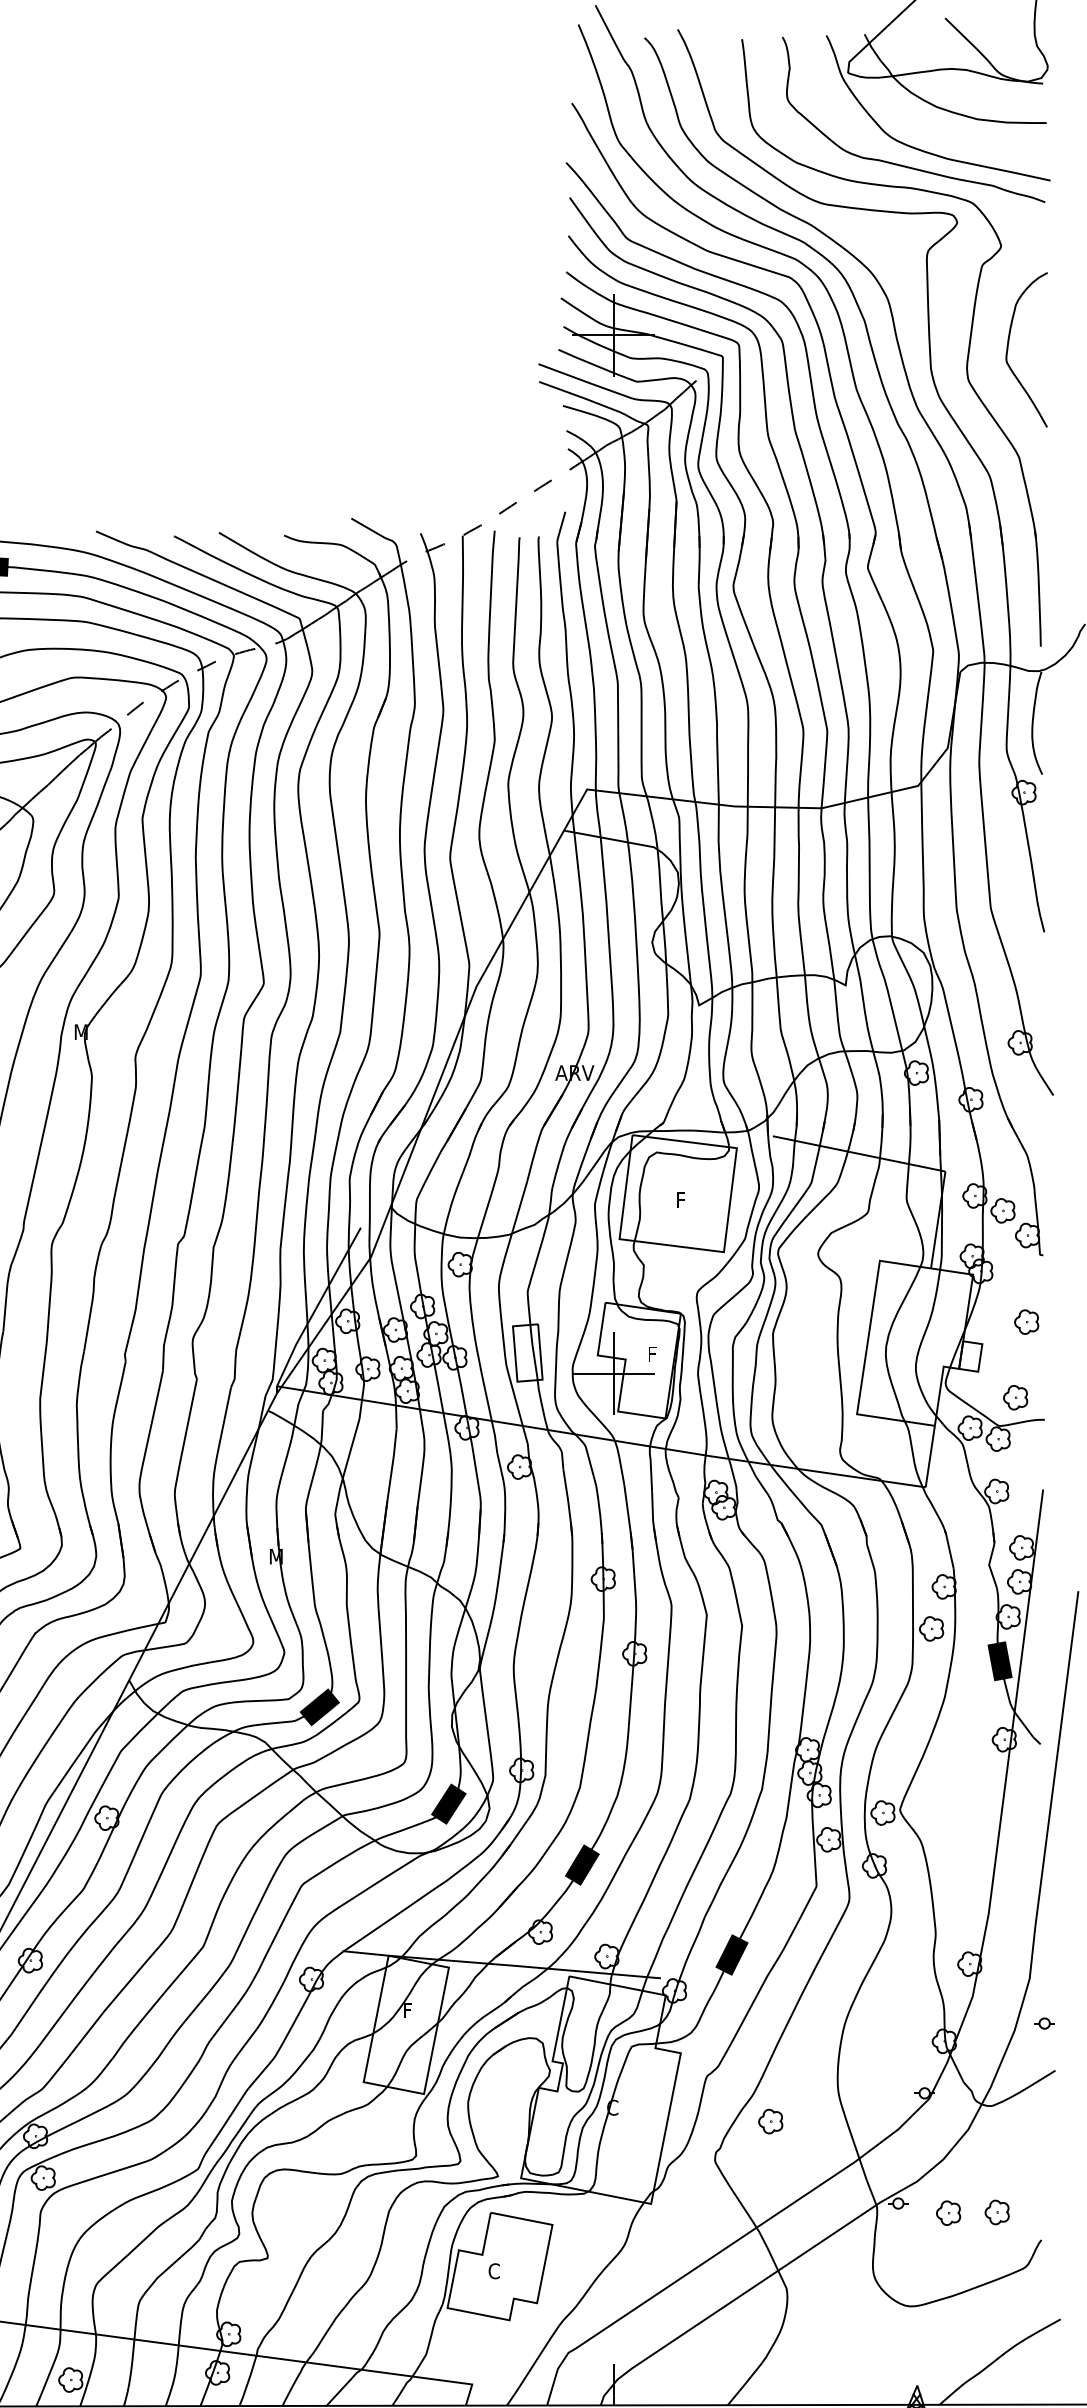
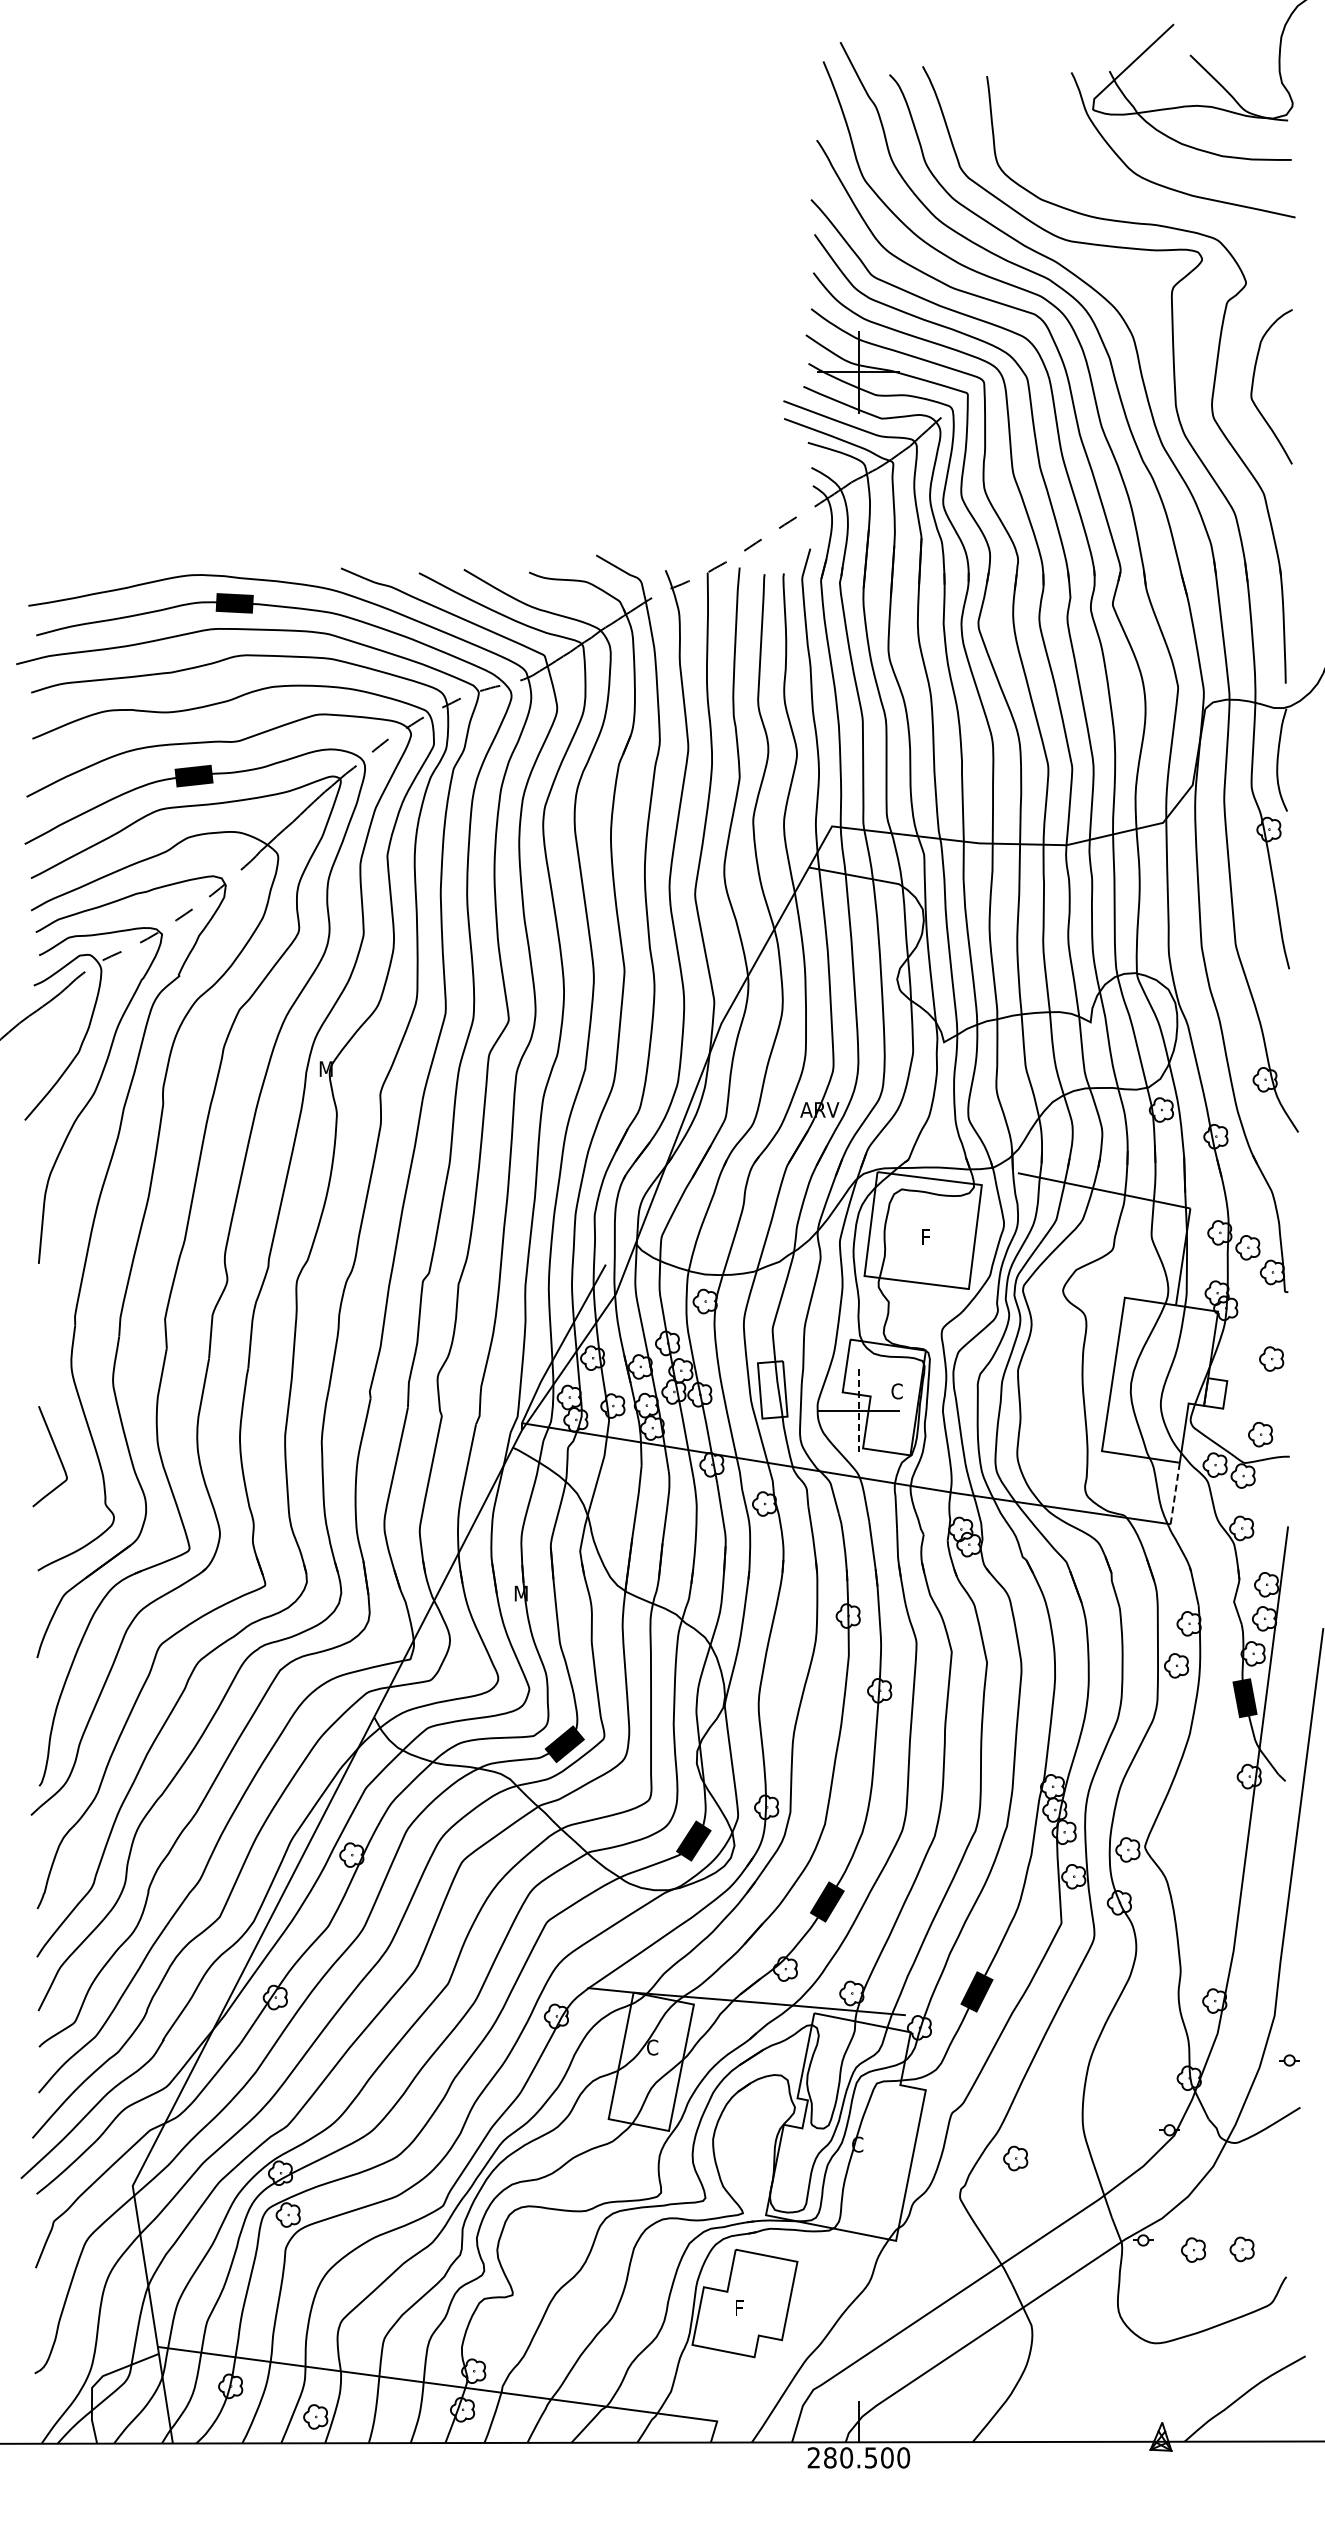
curve: (901, 164) -> (1146, 201), removed
text: (651, 1354) -> (896, 1391), F -> C
line: (613, 1373) -> (858, 1410), solid -> dashed
line: (930, 1456) -> (1175, 1493), solid -> dashed
text: (407, 2010) -> (652, 2047), F -> C
text: (493, 2271) -> (738, 2308), C -> F

